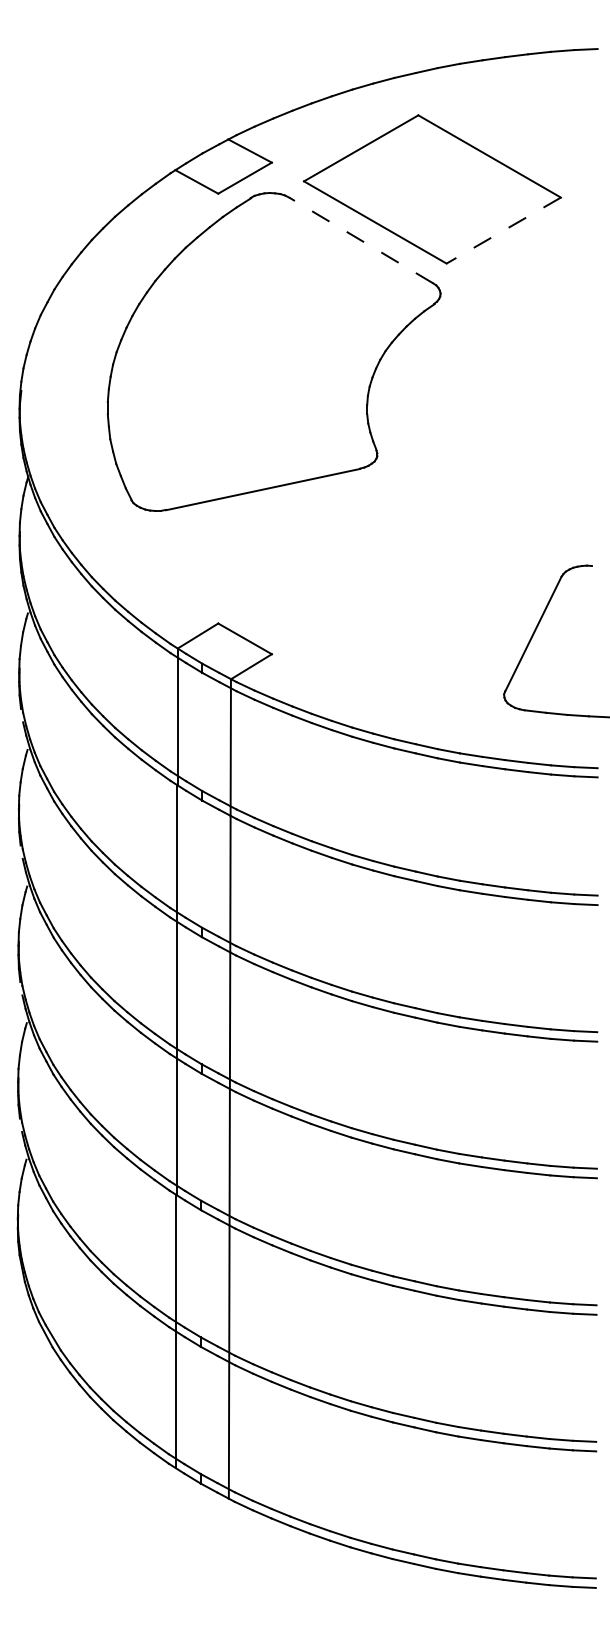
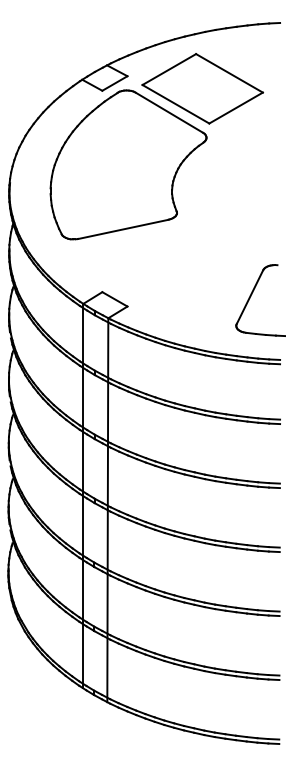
line: (504, 231) -> (236, 108), dashed -> solid
line: (359, 240) -> (168, 112), dashed -> solid

